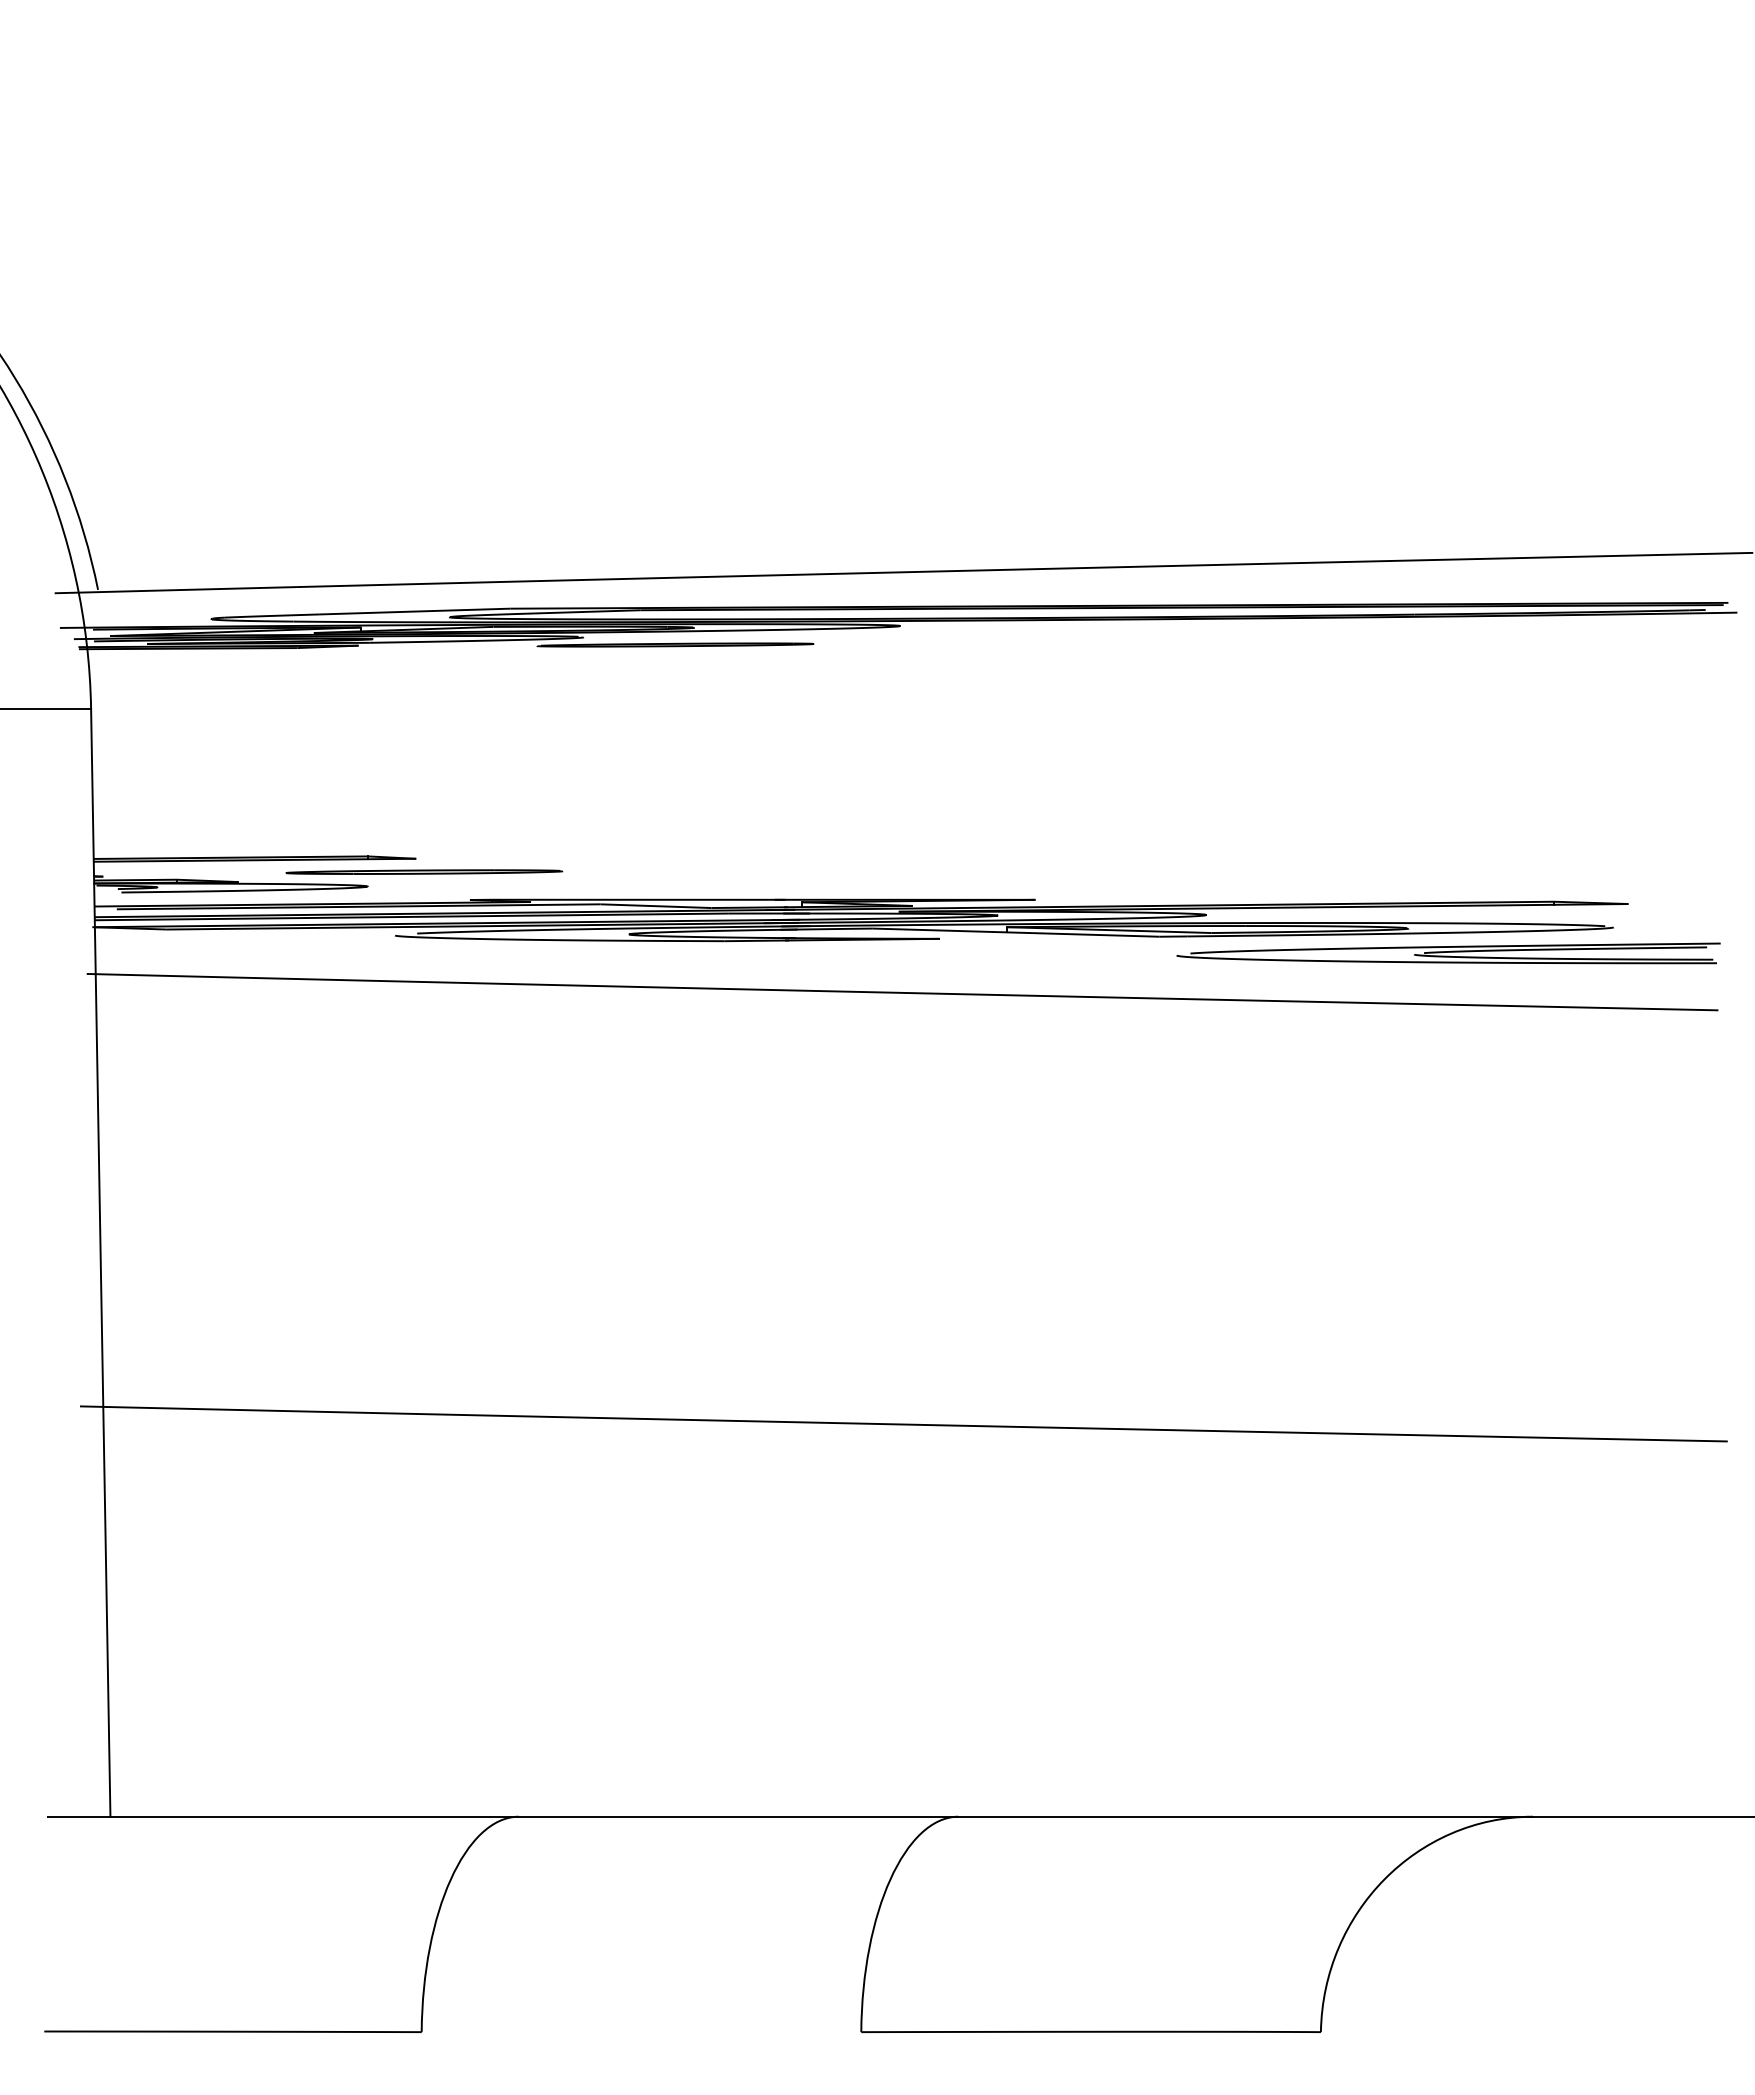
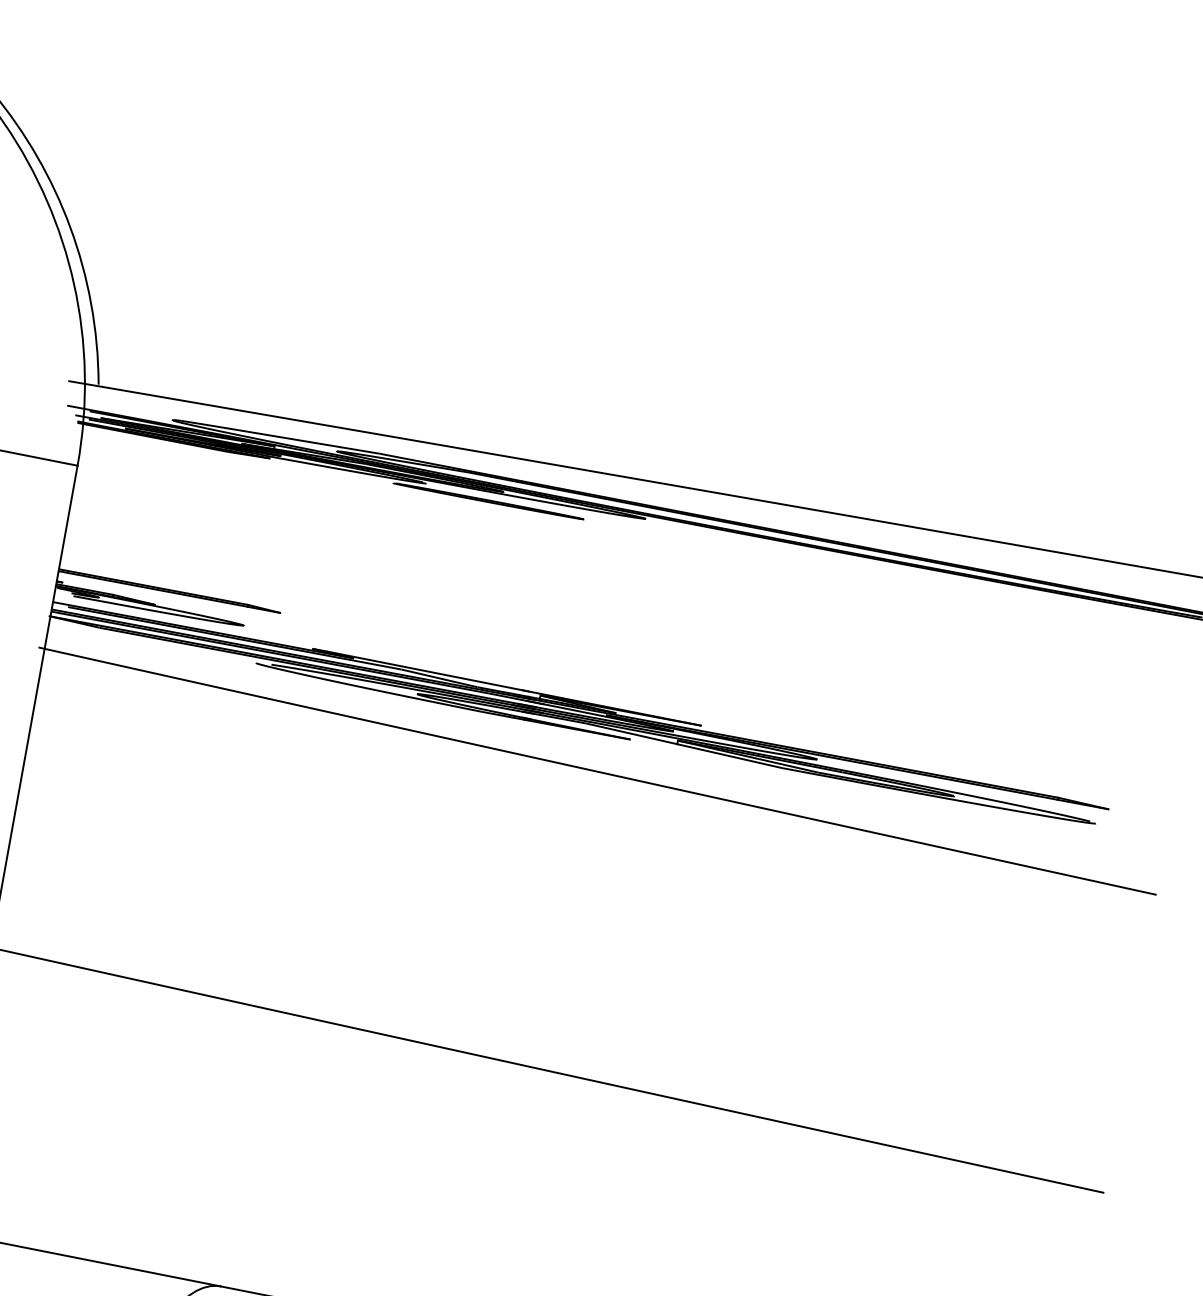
part: (424, 871) -> (284, 622), removed
part: (1448, 953) -> (978, 818), removed

